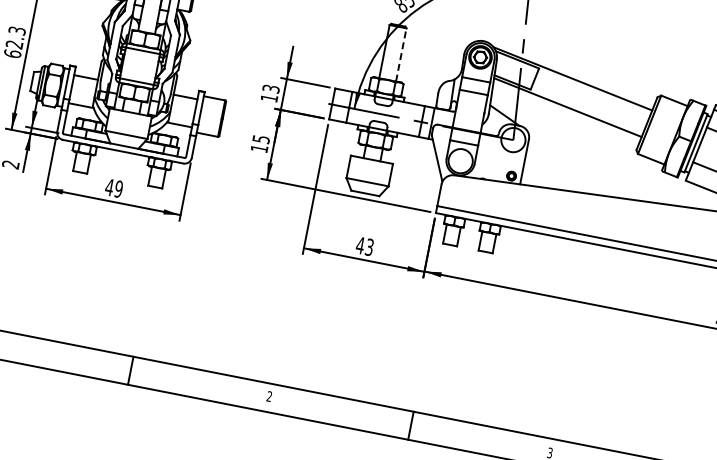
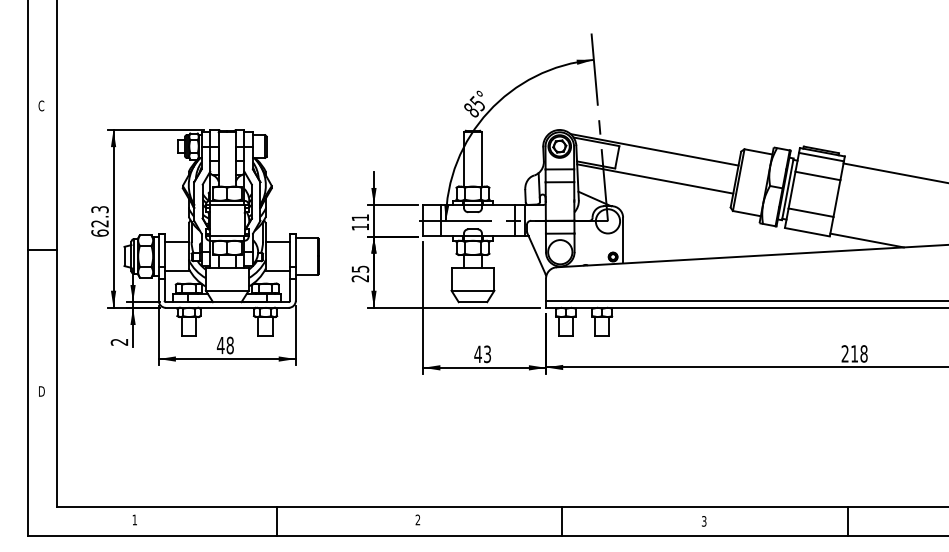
line: (401, 54) -> (481, 158), dashed -> solid
text: (271, 88) -> (360, 217), 13 -> 11
text: (258, 148) -> (359, 278), 15 -> 25
text: (118, 189) -> (229, 345), 49 -> 48

